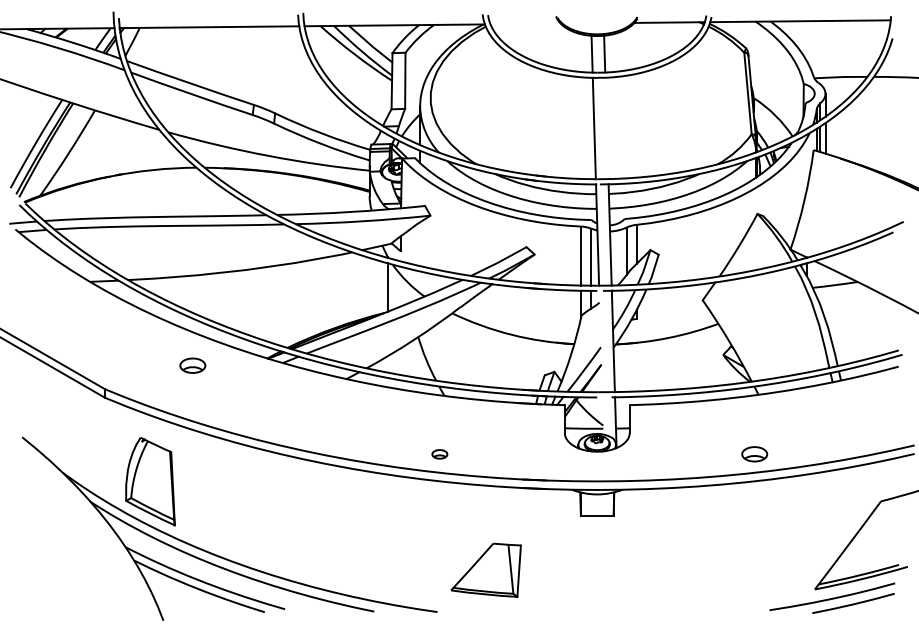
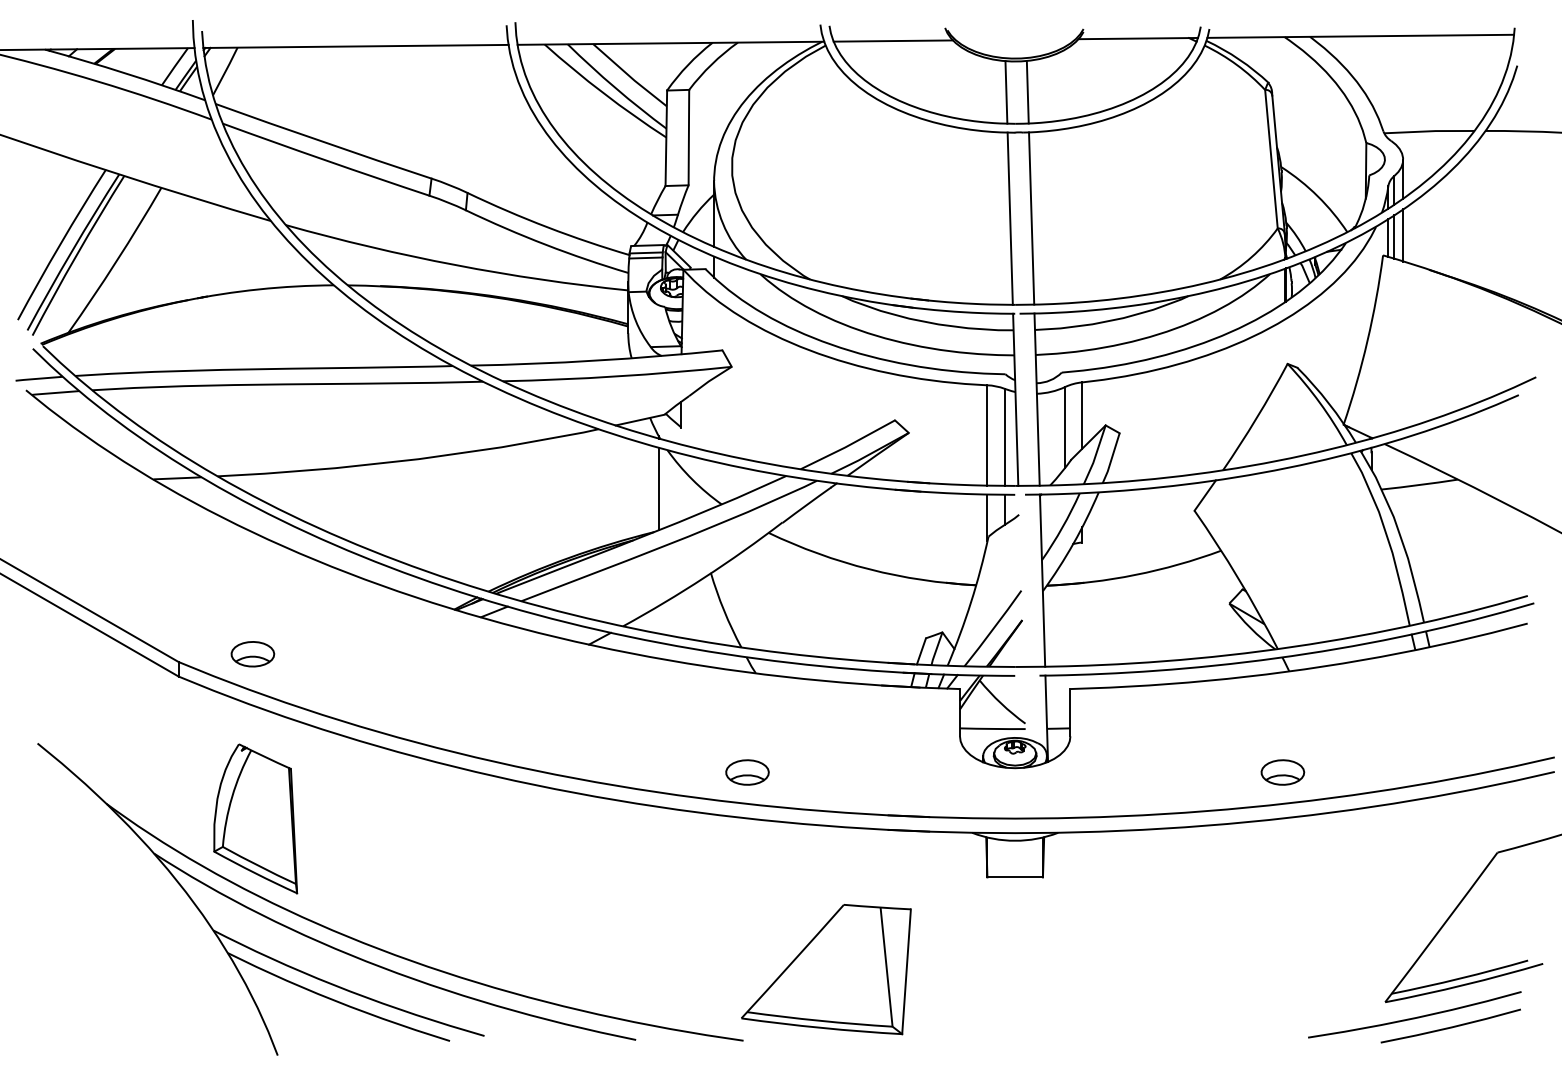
line: (525, 23) -> (893, 40), added
line: (606, 128) -> (1030, 218), added
part: (192, 365) -> (252, 653), moved
part: (439, 454) -> (747, 772), size x1.67
part: (485, 570) -> (825, 970), size x1.43

